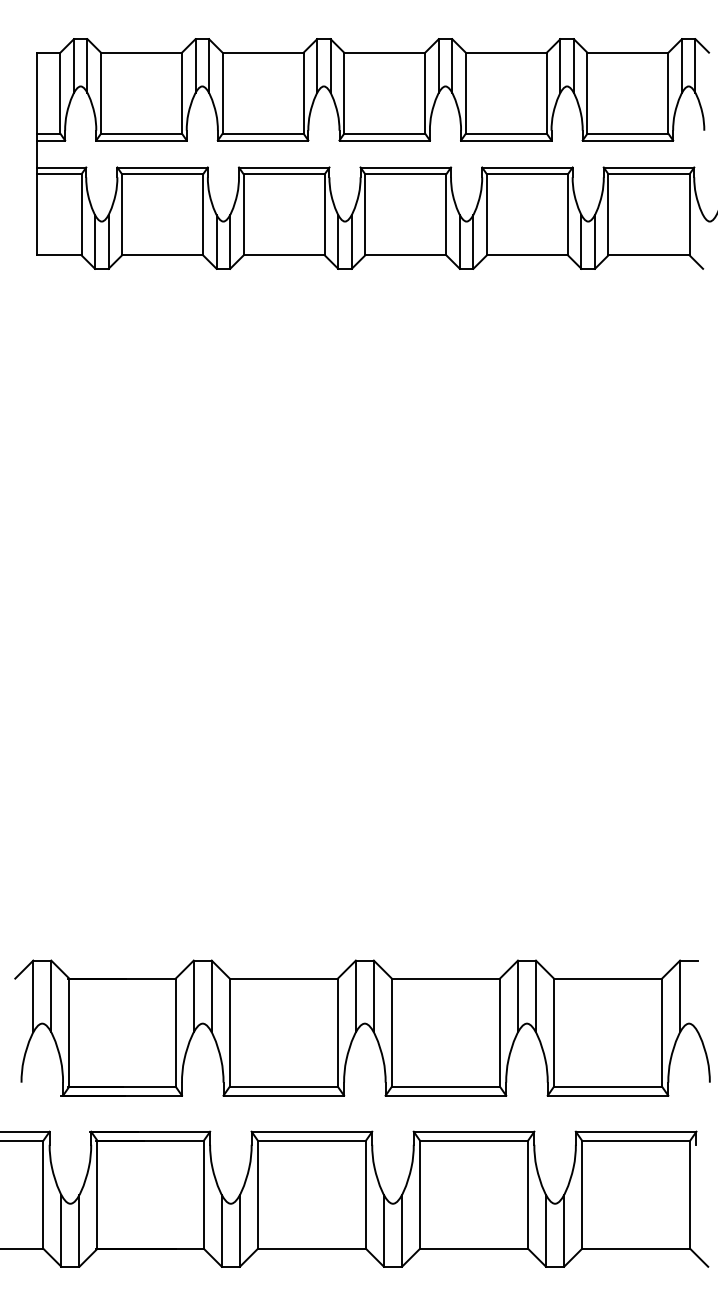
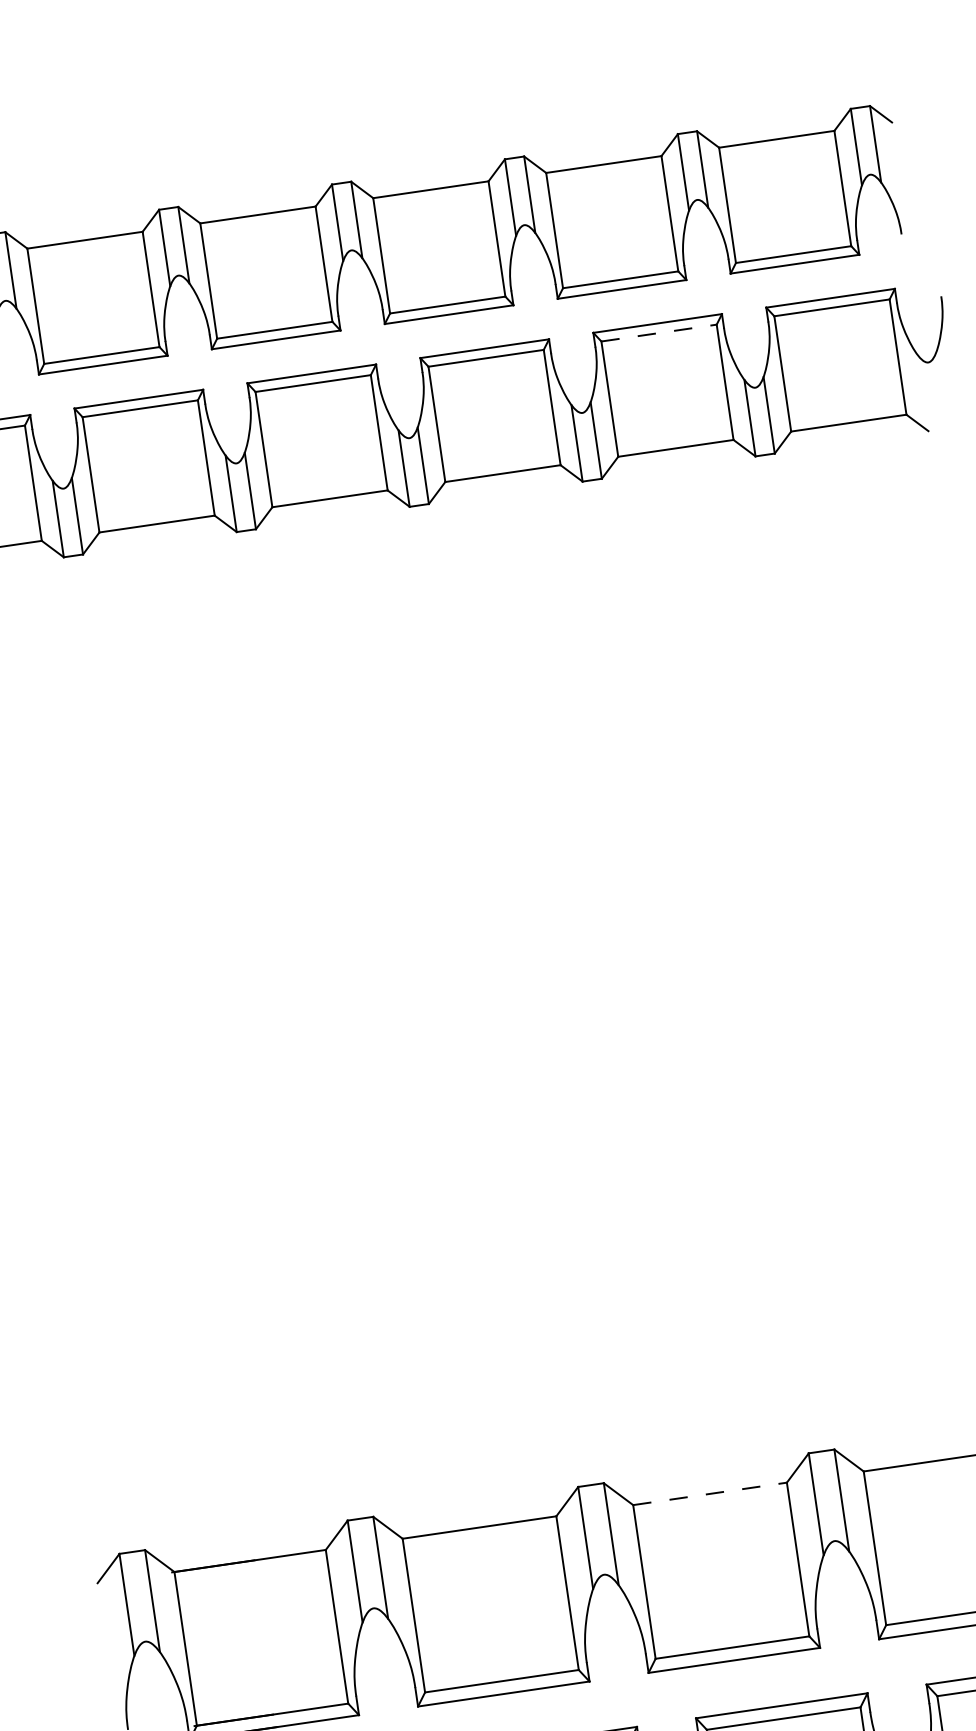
line: (527, 174) -> (659, 333), solid -> dashed
line: (446, 978) -> (710, 1493), solid -> dashed

